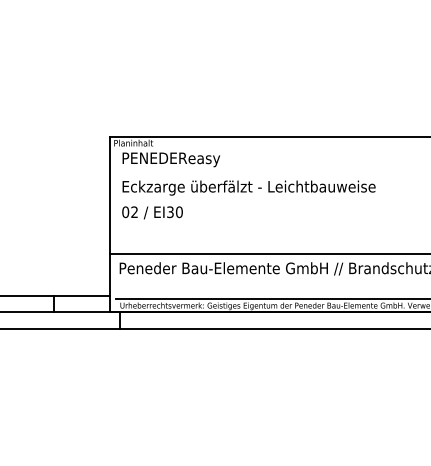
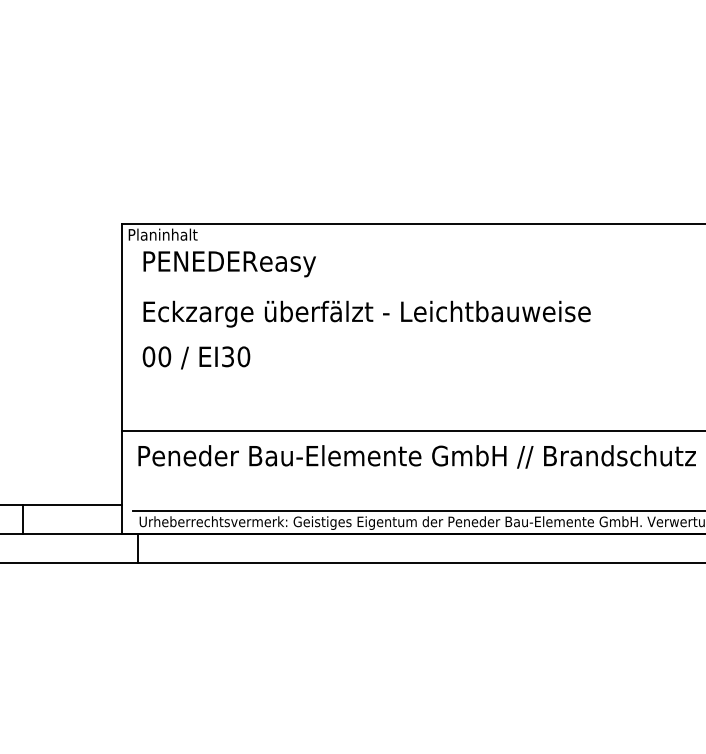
text: (134, 212) -> (164, 357), 02 -> 00

